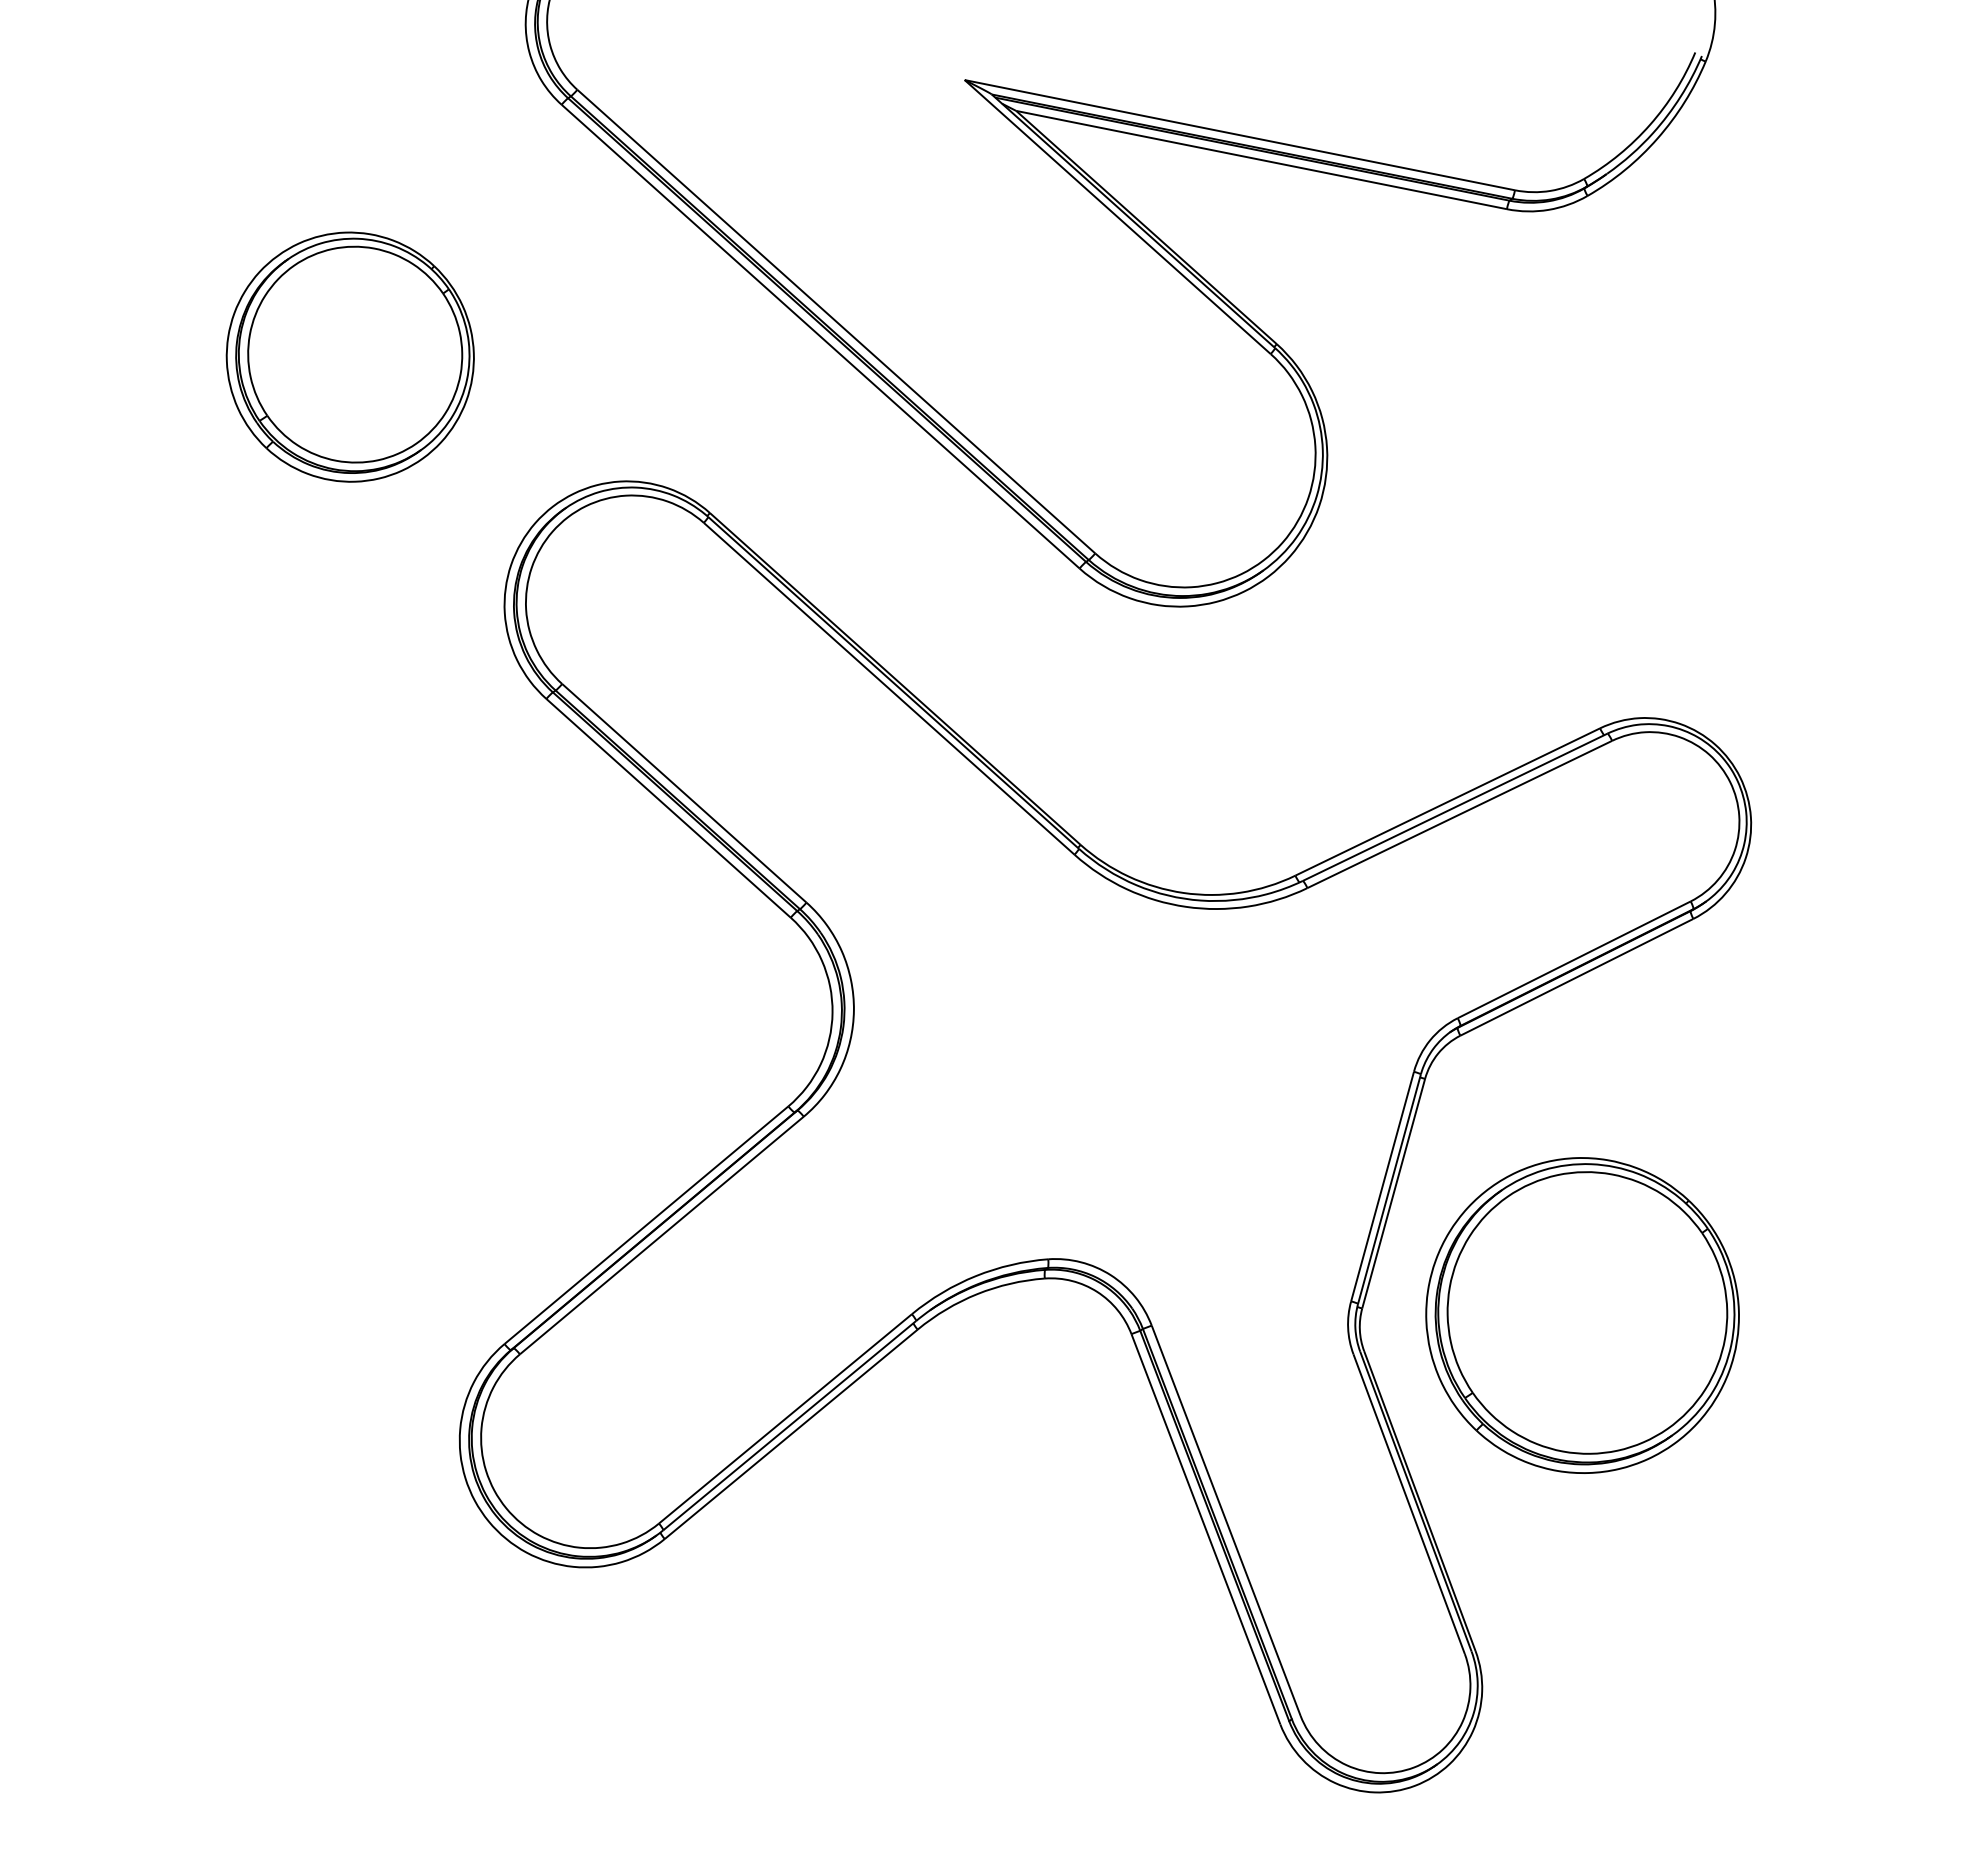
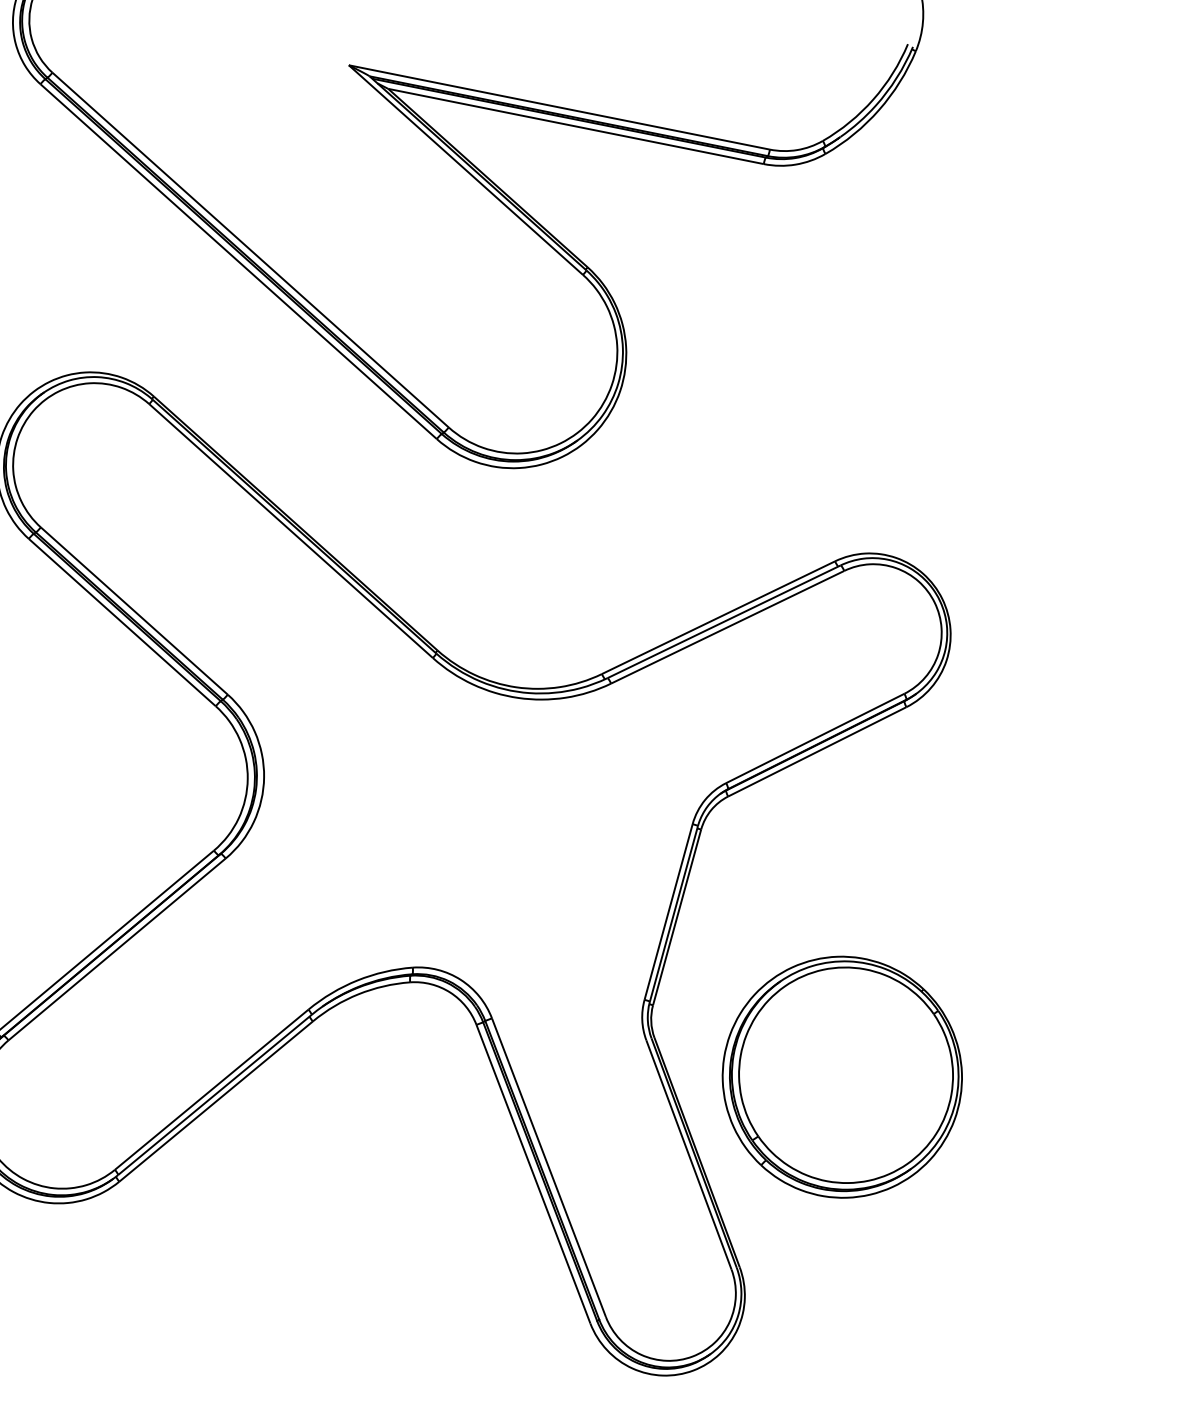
part: (1582, 1315) -> (842, 1077), moved

